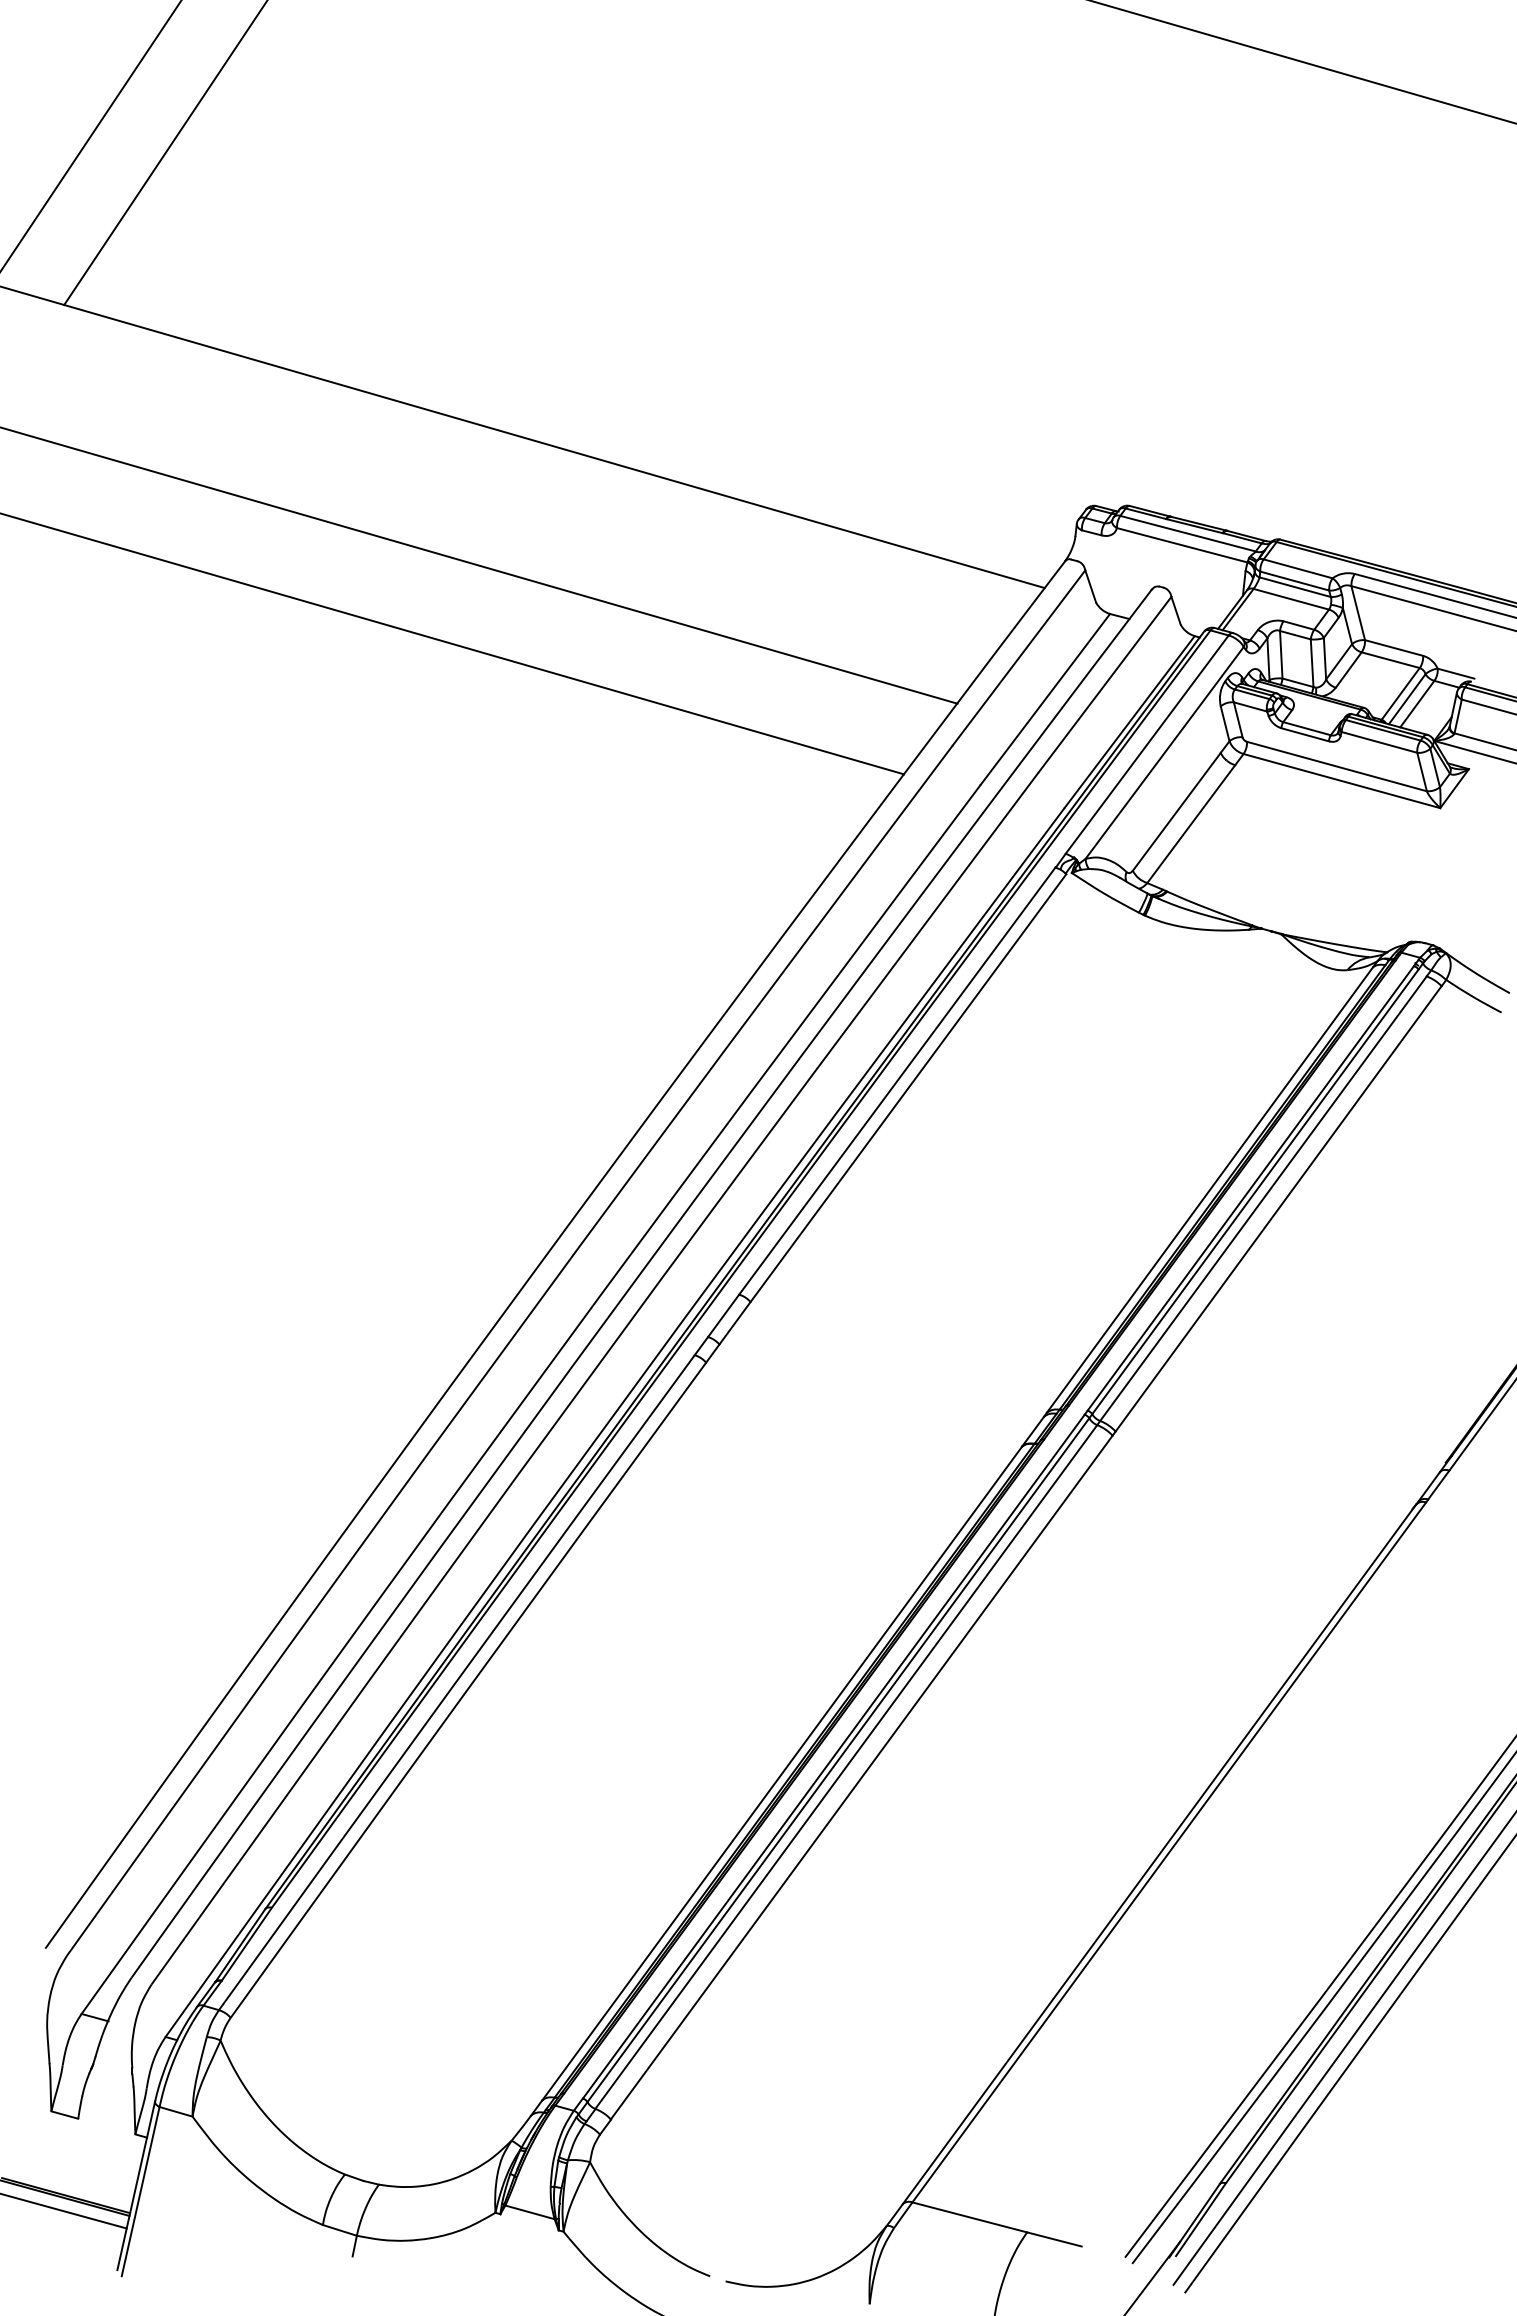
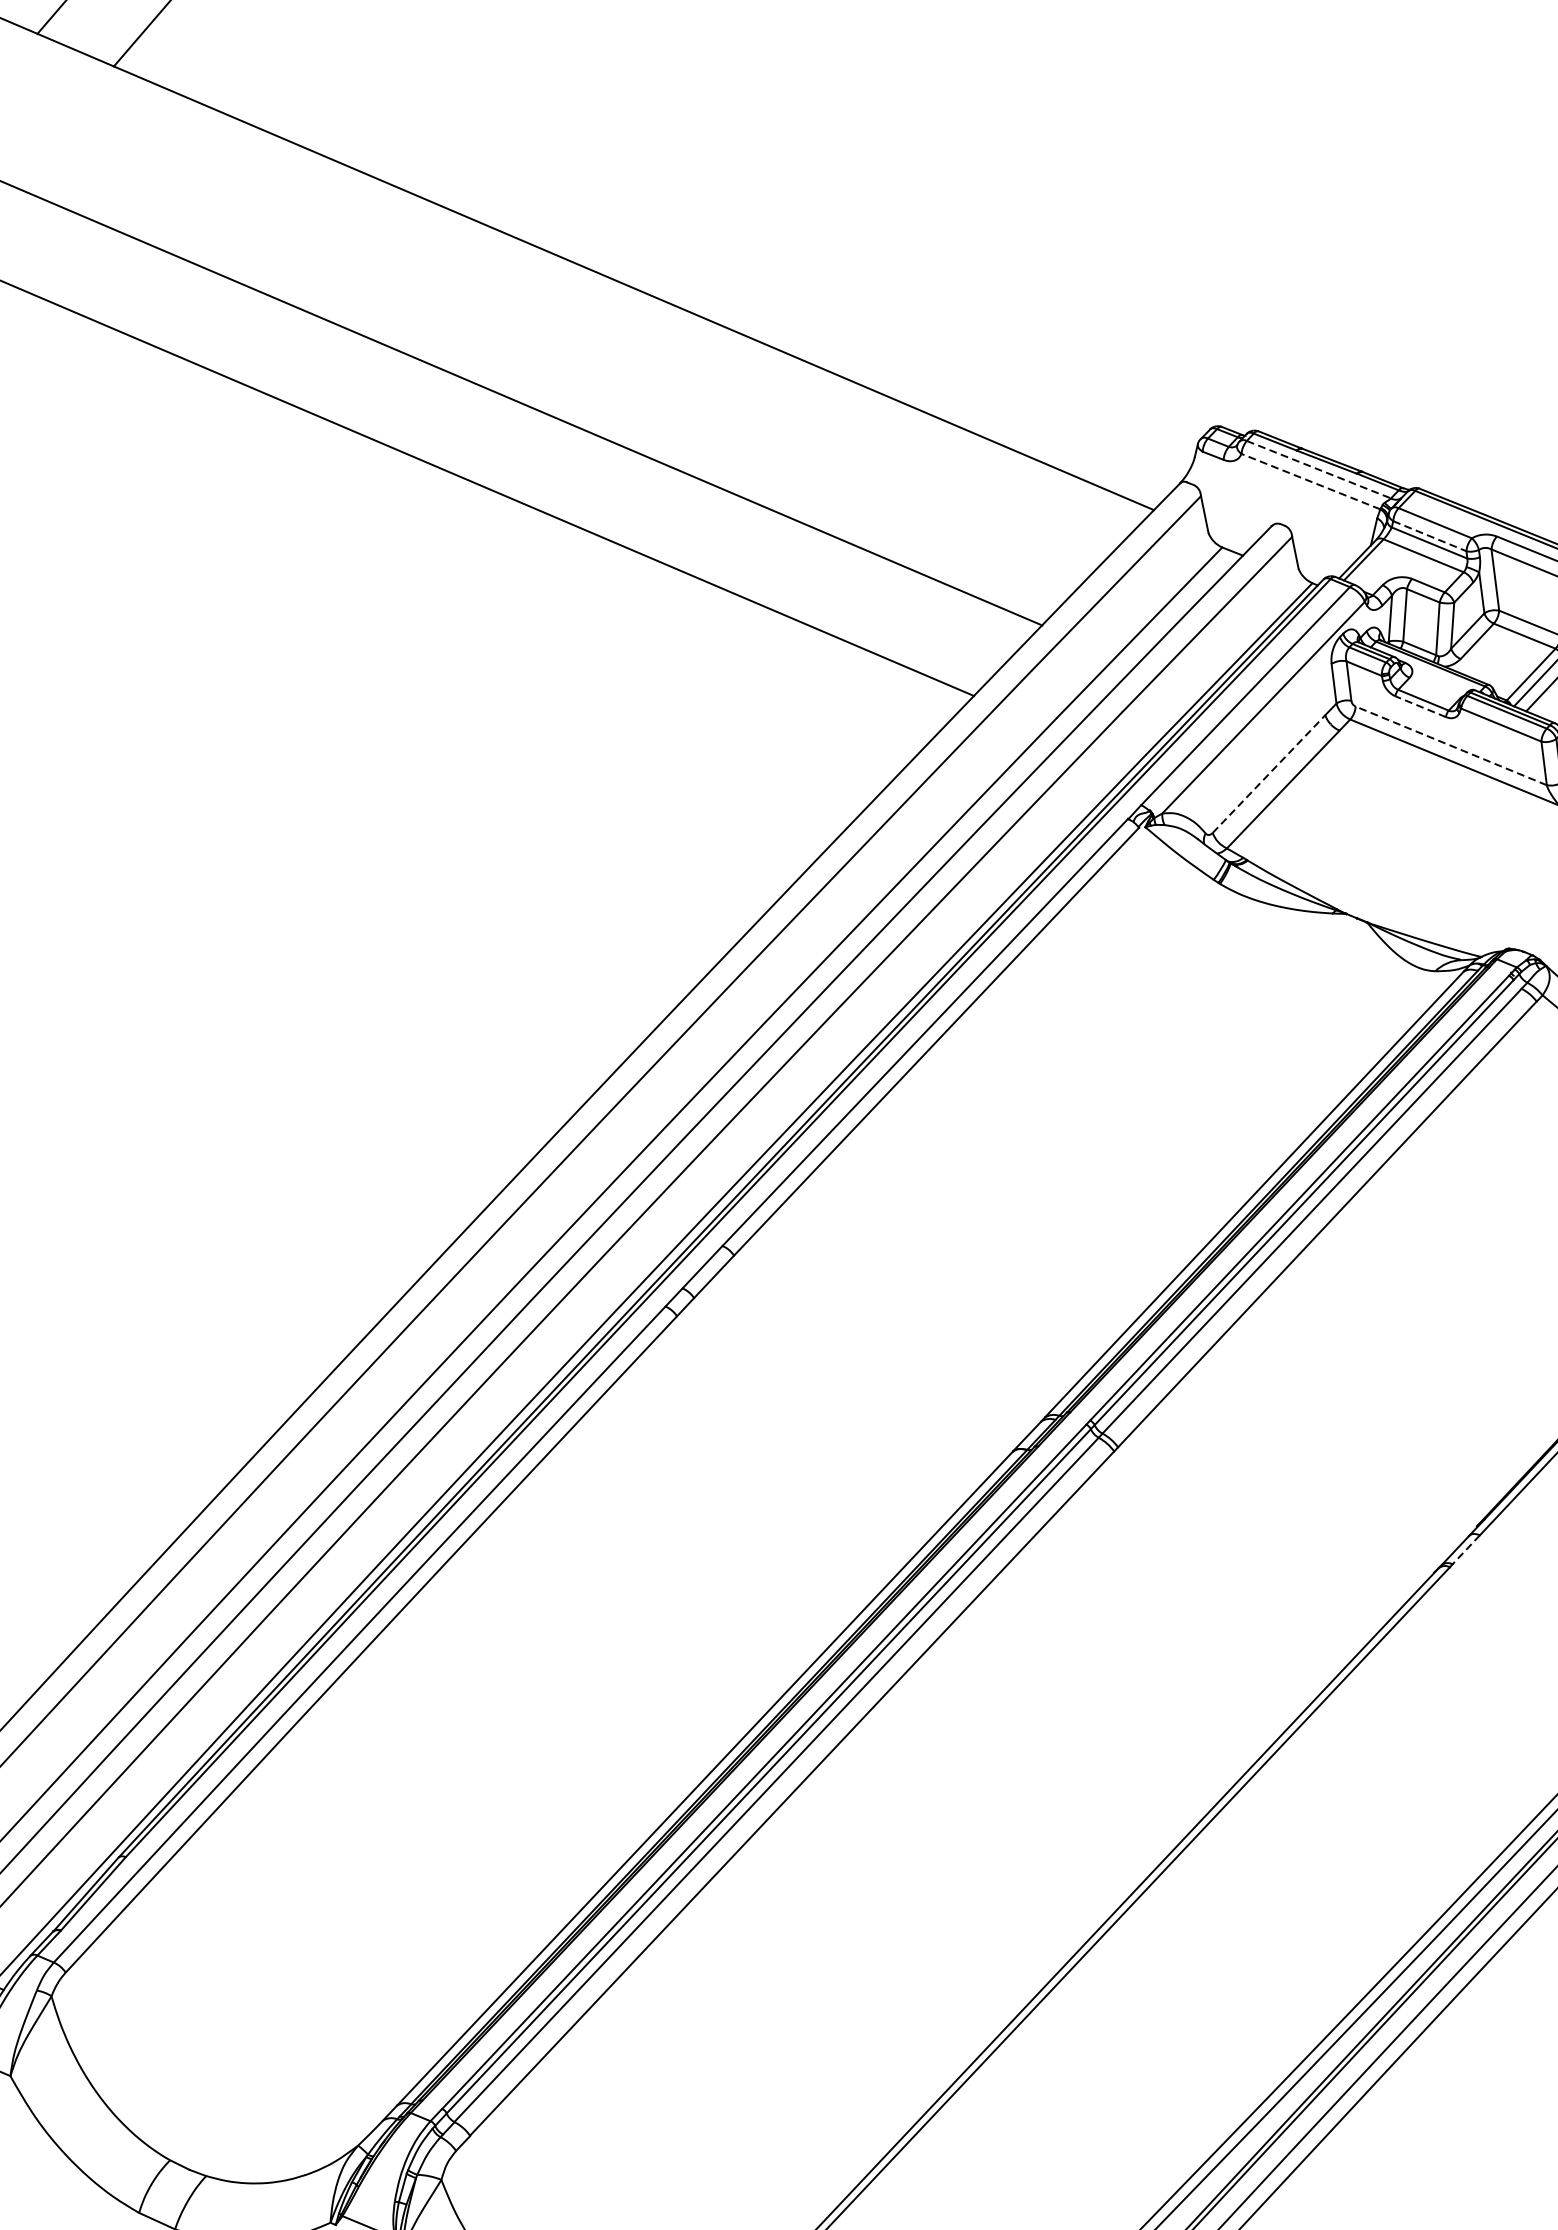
line: (1188, 533) -> (1319, 469), solid -> dashed
line: (1181, 545) -> (1310, 481), solid -> dashed
line: (1294, 581) -> (1429, 536), solid -> dashed
line: (1305, 734) -> (1420, 706), solid -> dashed
line: (1336, 766) -> (1450, 745), solid -> dashed
line: (1176, 811) -> (1268, 773), solid -> dashed
line: (1438, 1485) -> (1465, 1550), solid -> dashed

